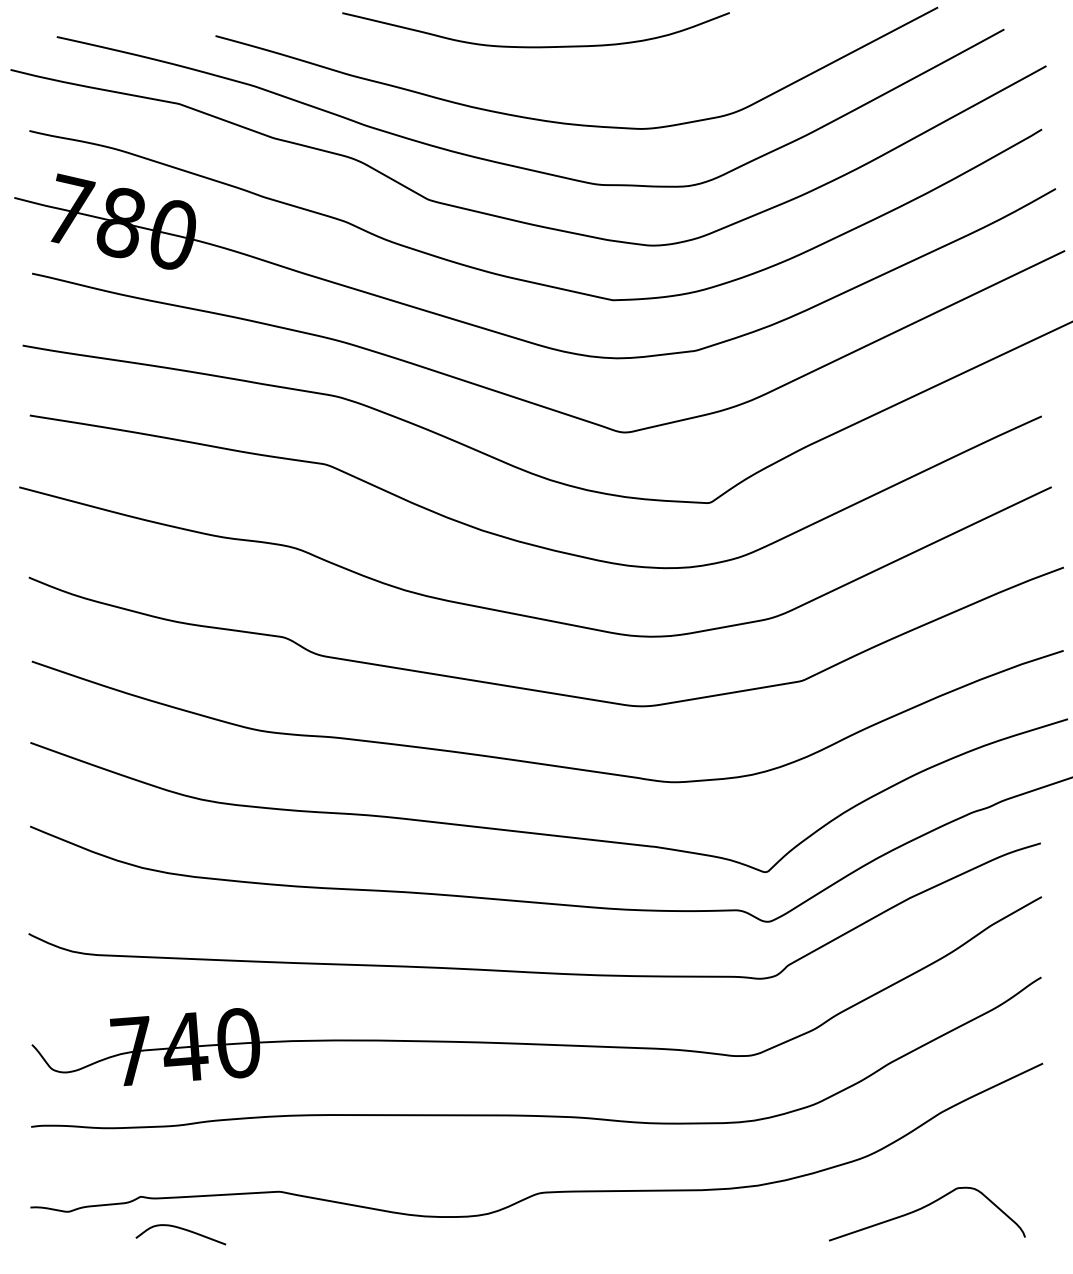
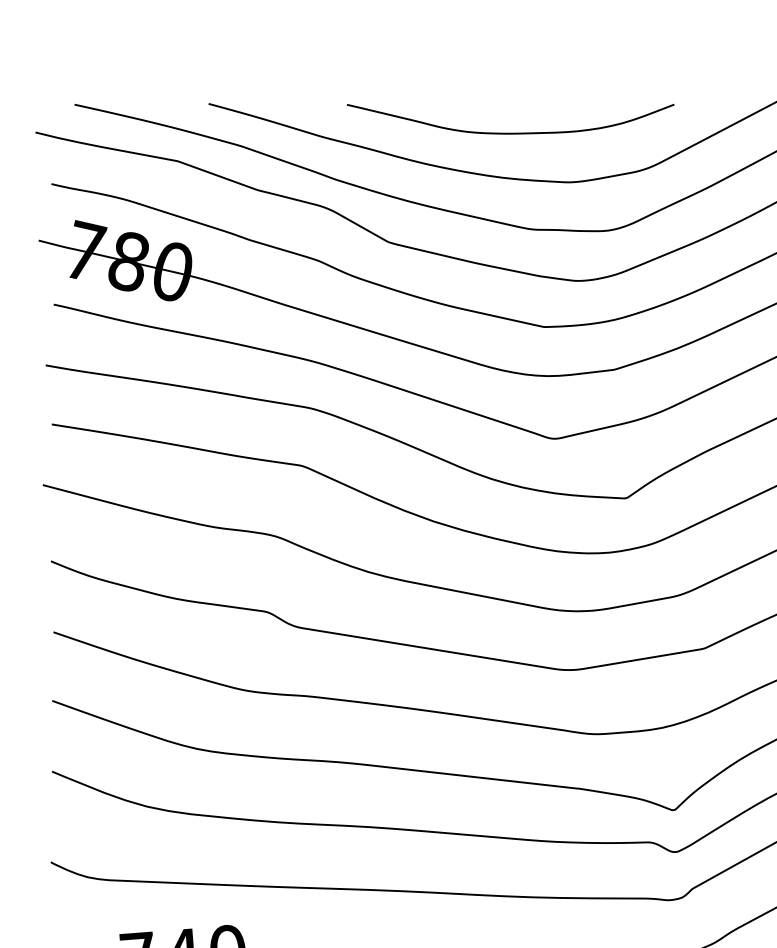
curve: (535, 46) -> (510, 133), moved

